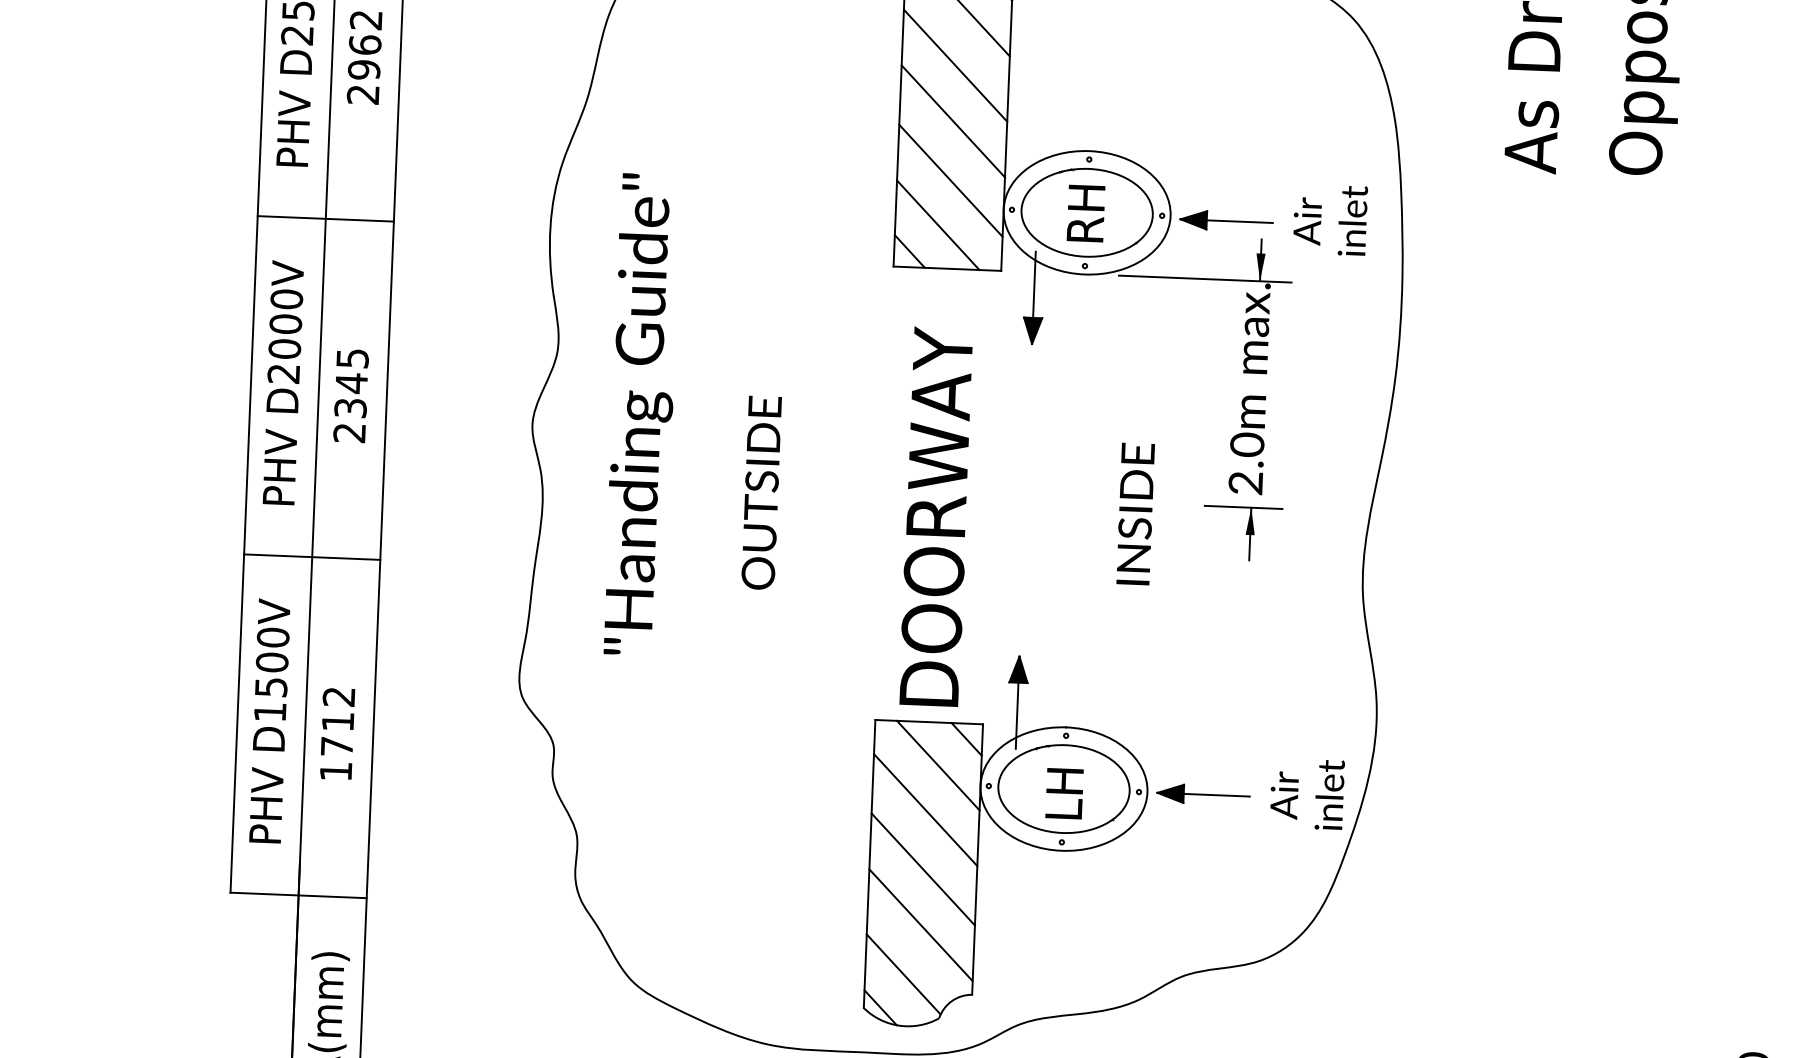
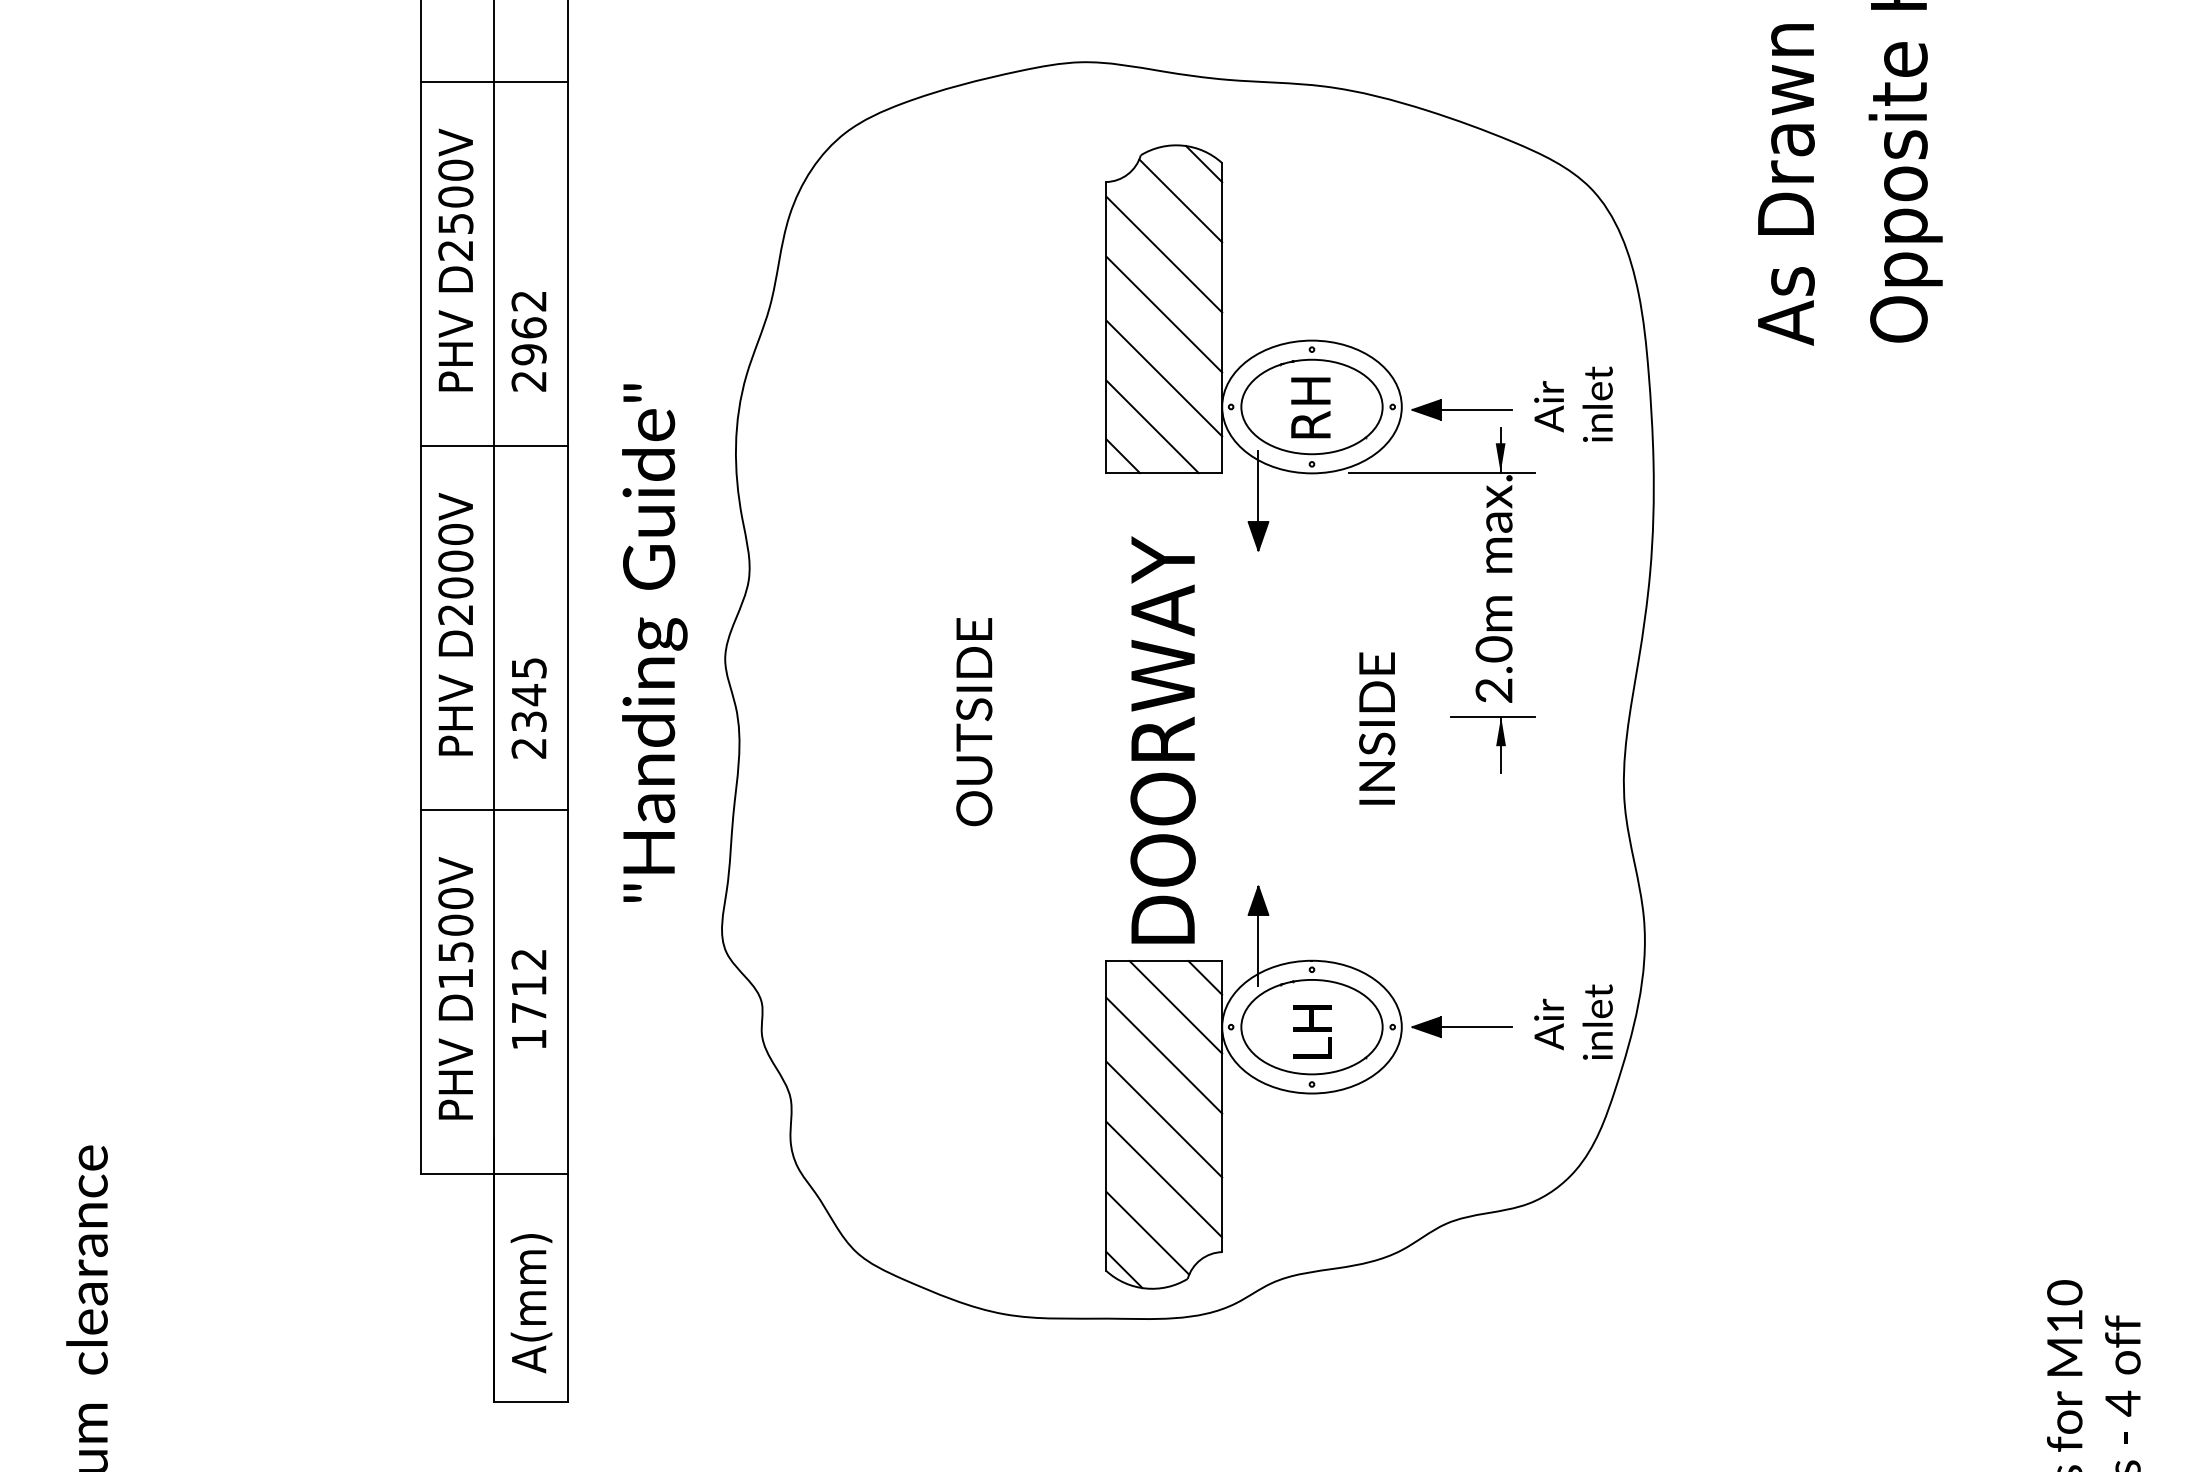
text: (364, 57) -> (528, 341), moved
text: (350, 395) -> (528, 708), moved
text: (642, 414) -> (654, 642), moved

